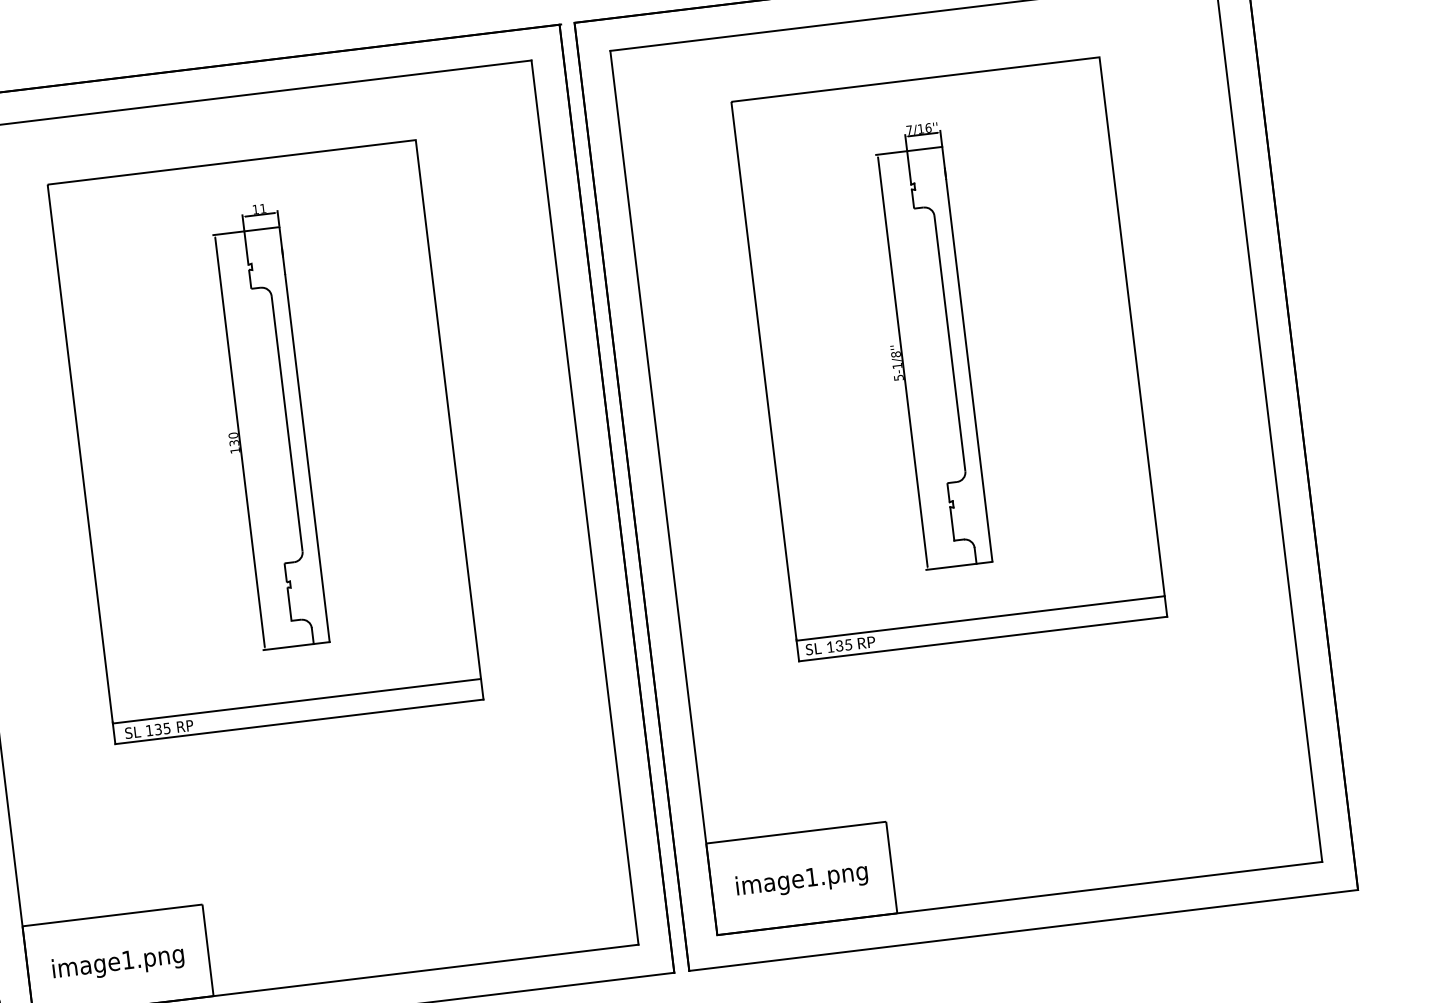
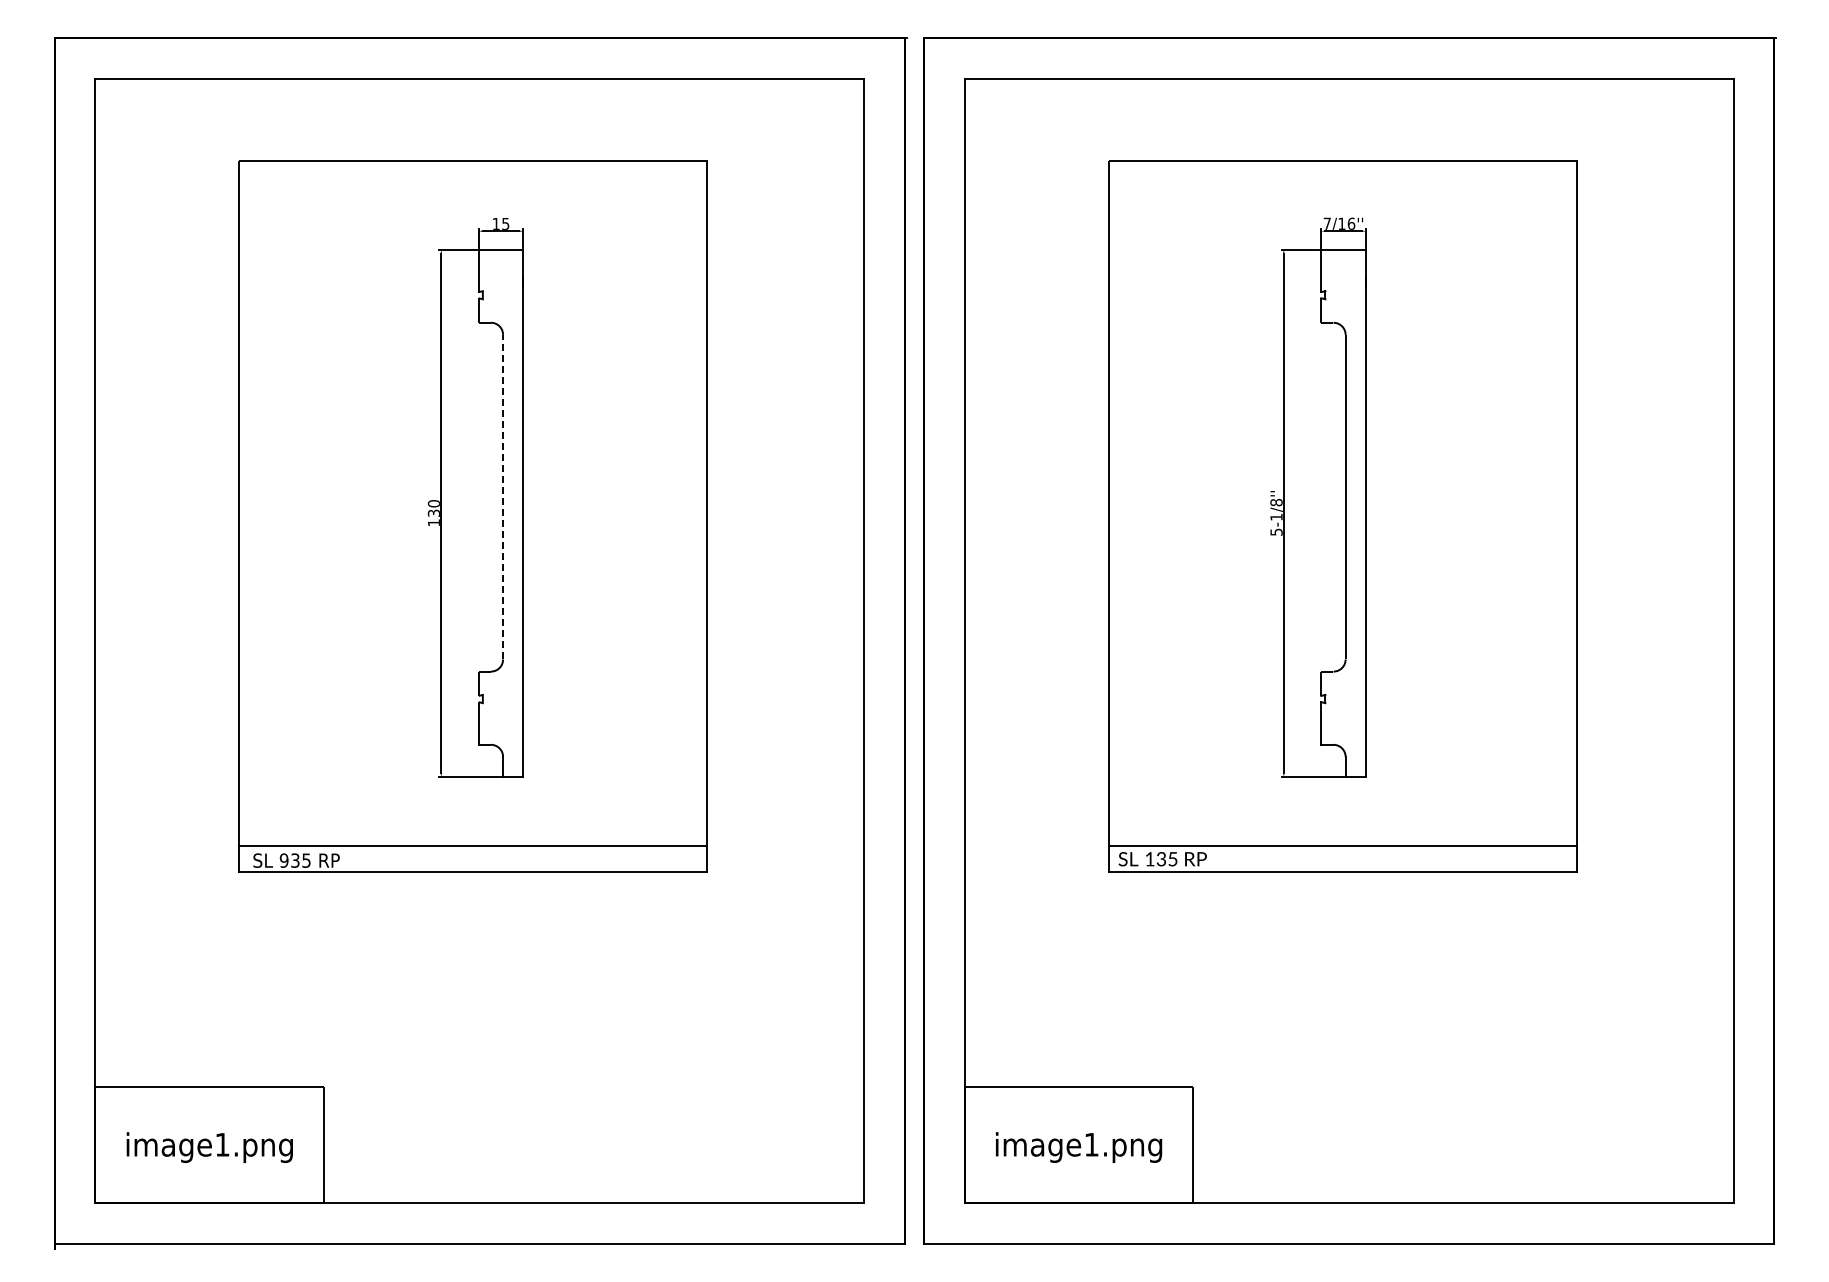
text: (262, 208) -> (505, 223), 11 -> 15
line: (287, 423) -> (503, 496), solid -> dashed
text: (148, 730) -> (283, 860), 135 -> 935

